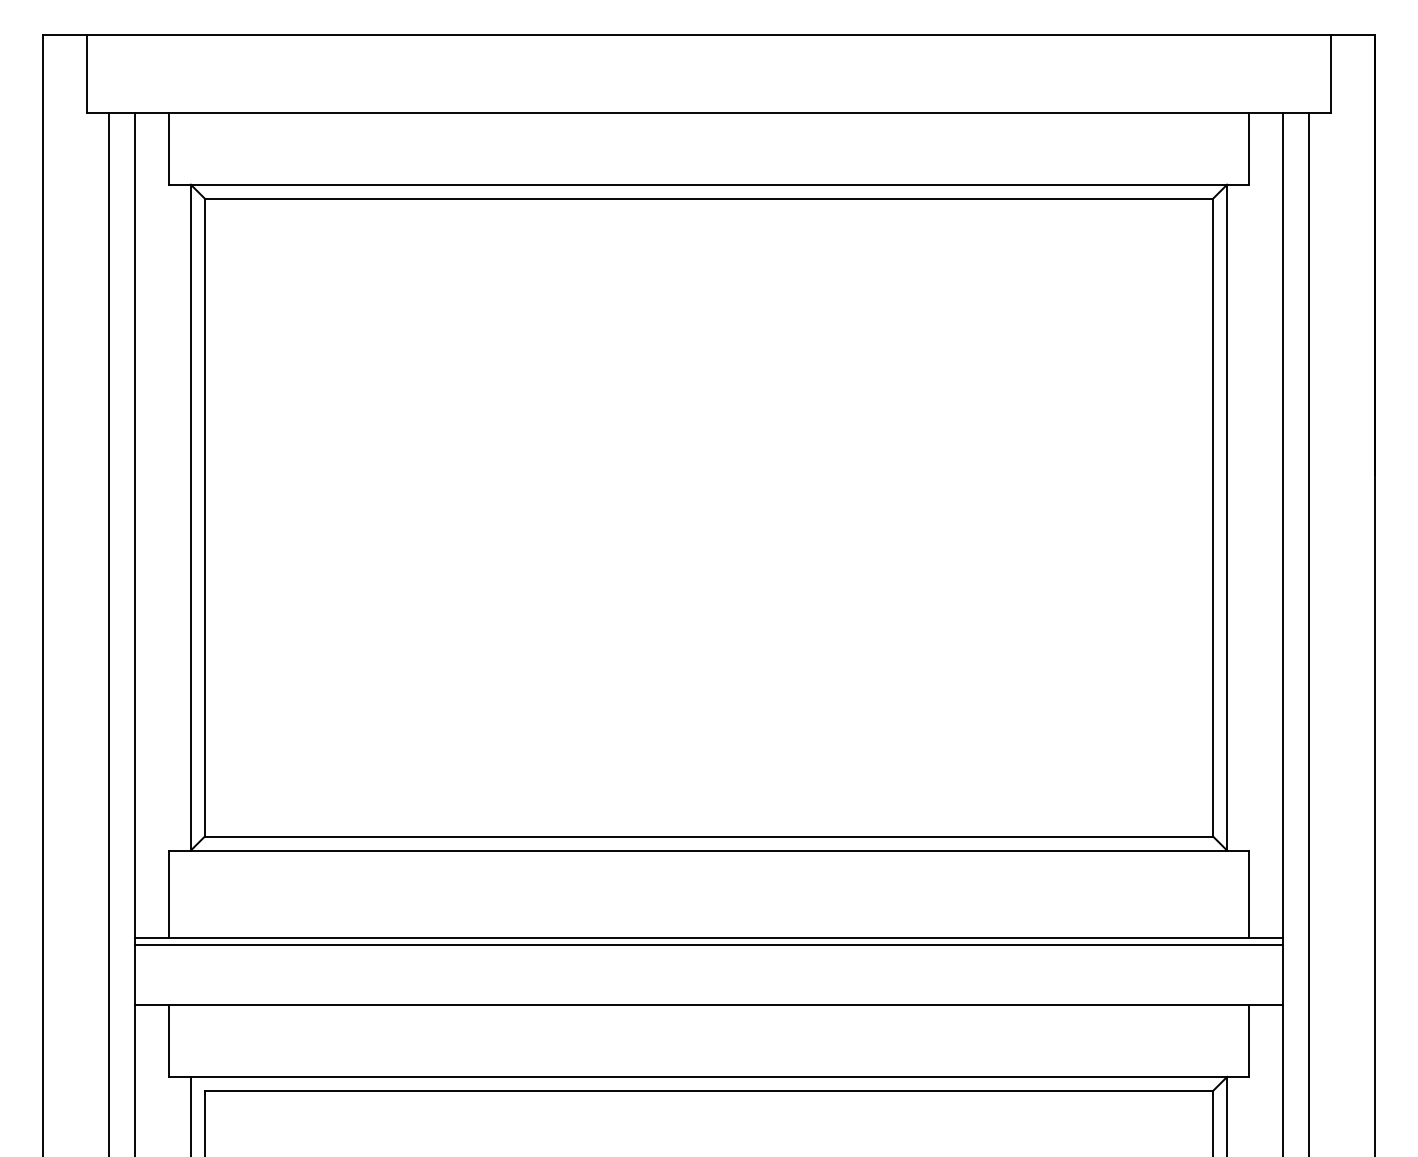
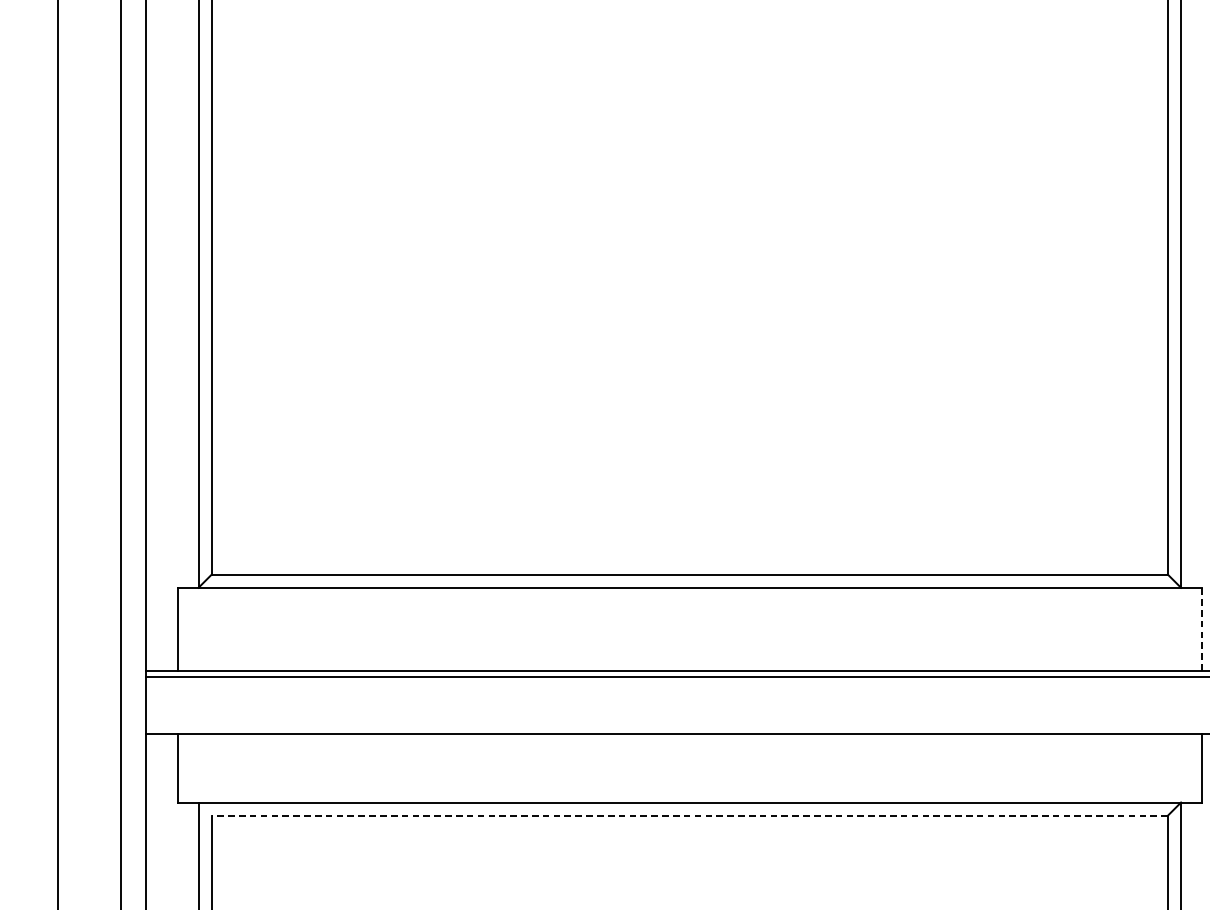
line: (1249, 894) -> (1202, 629), solid -> dashed
line: (708, 1090) -> (689, 815), solid -> dashed

